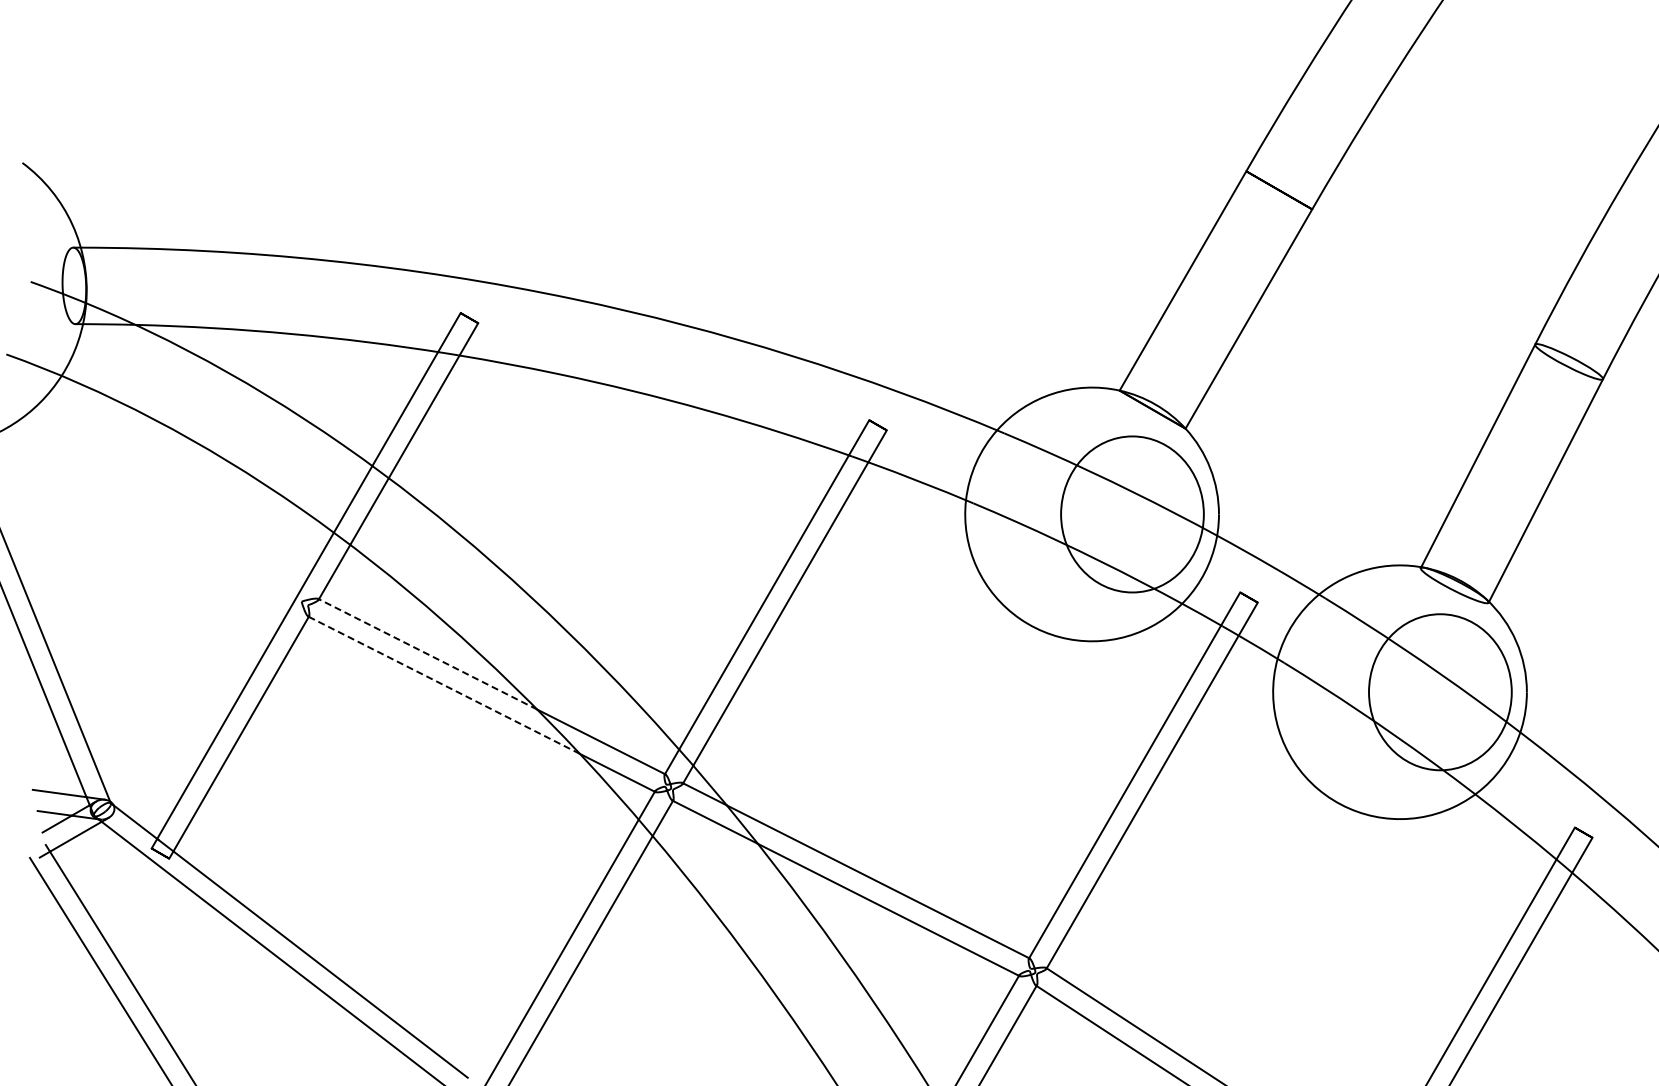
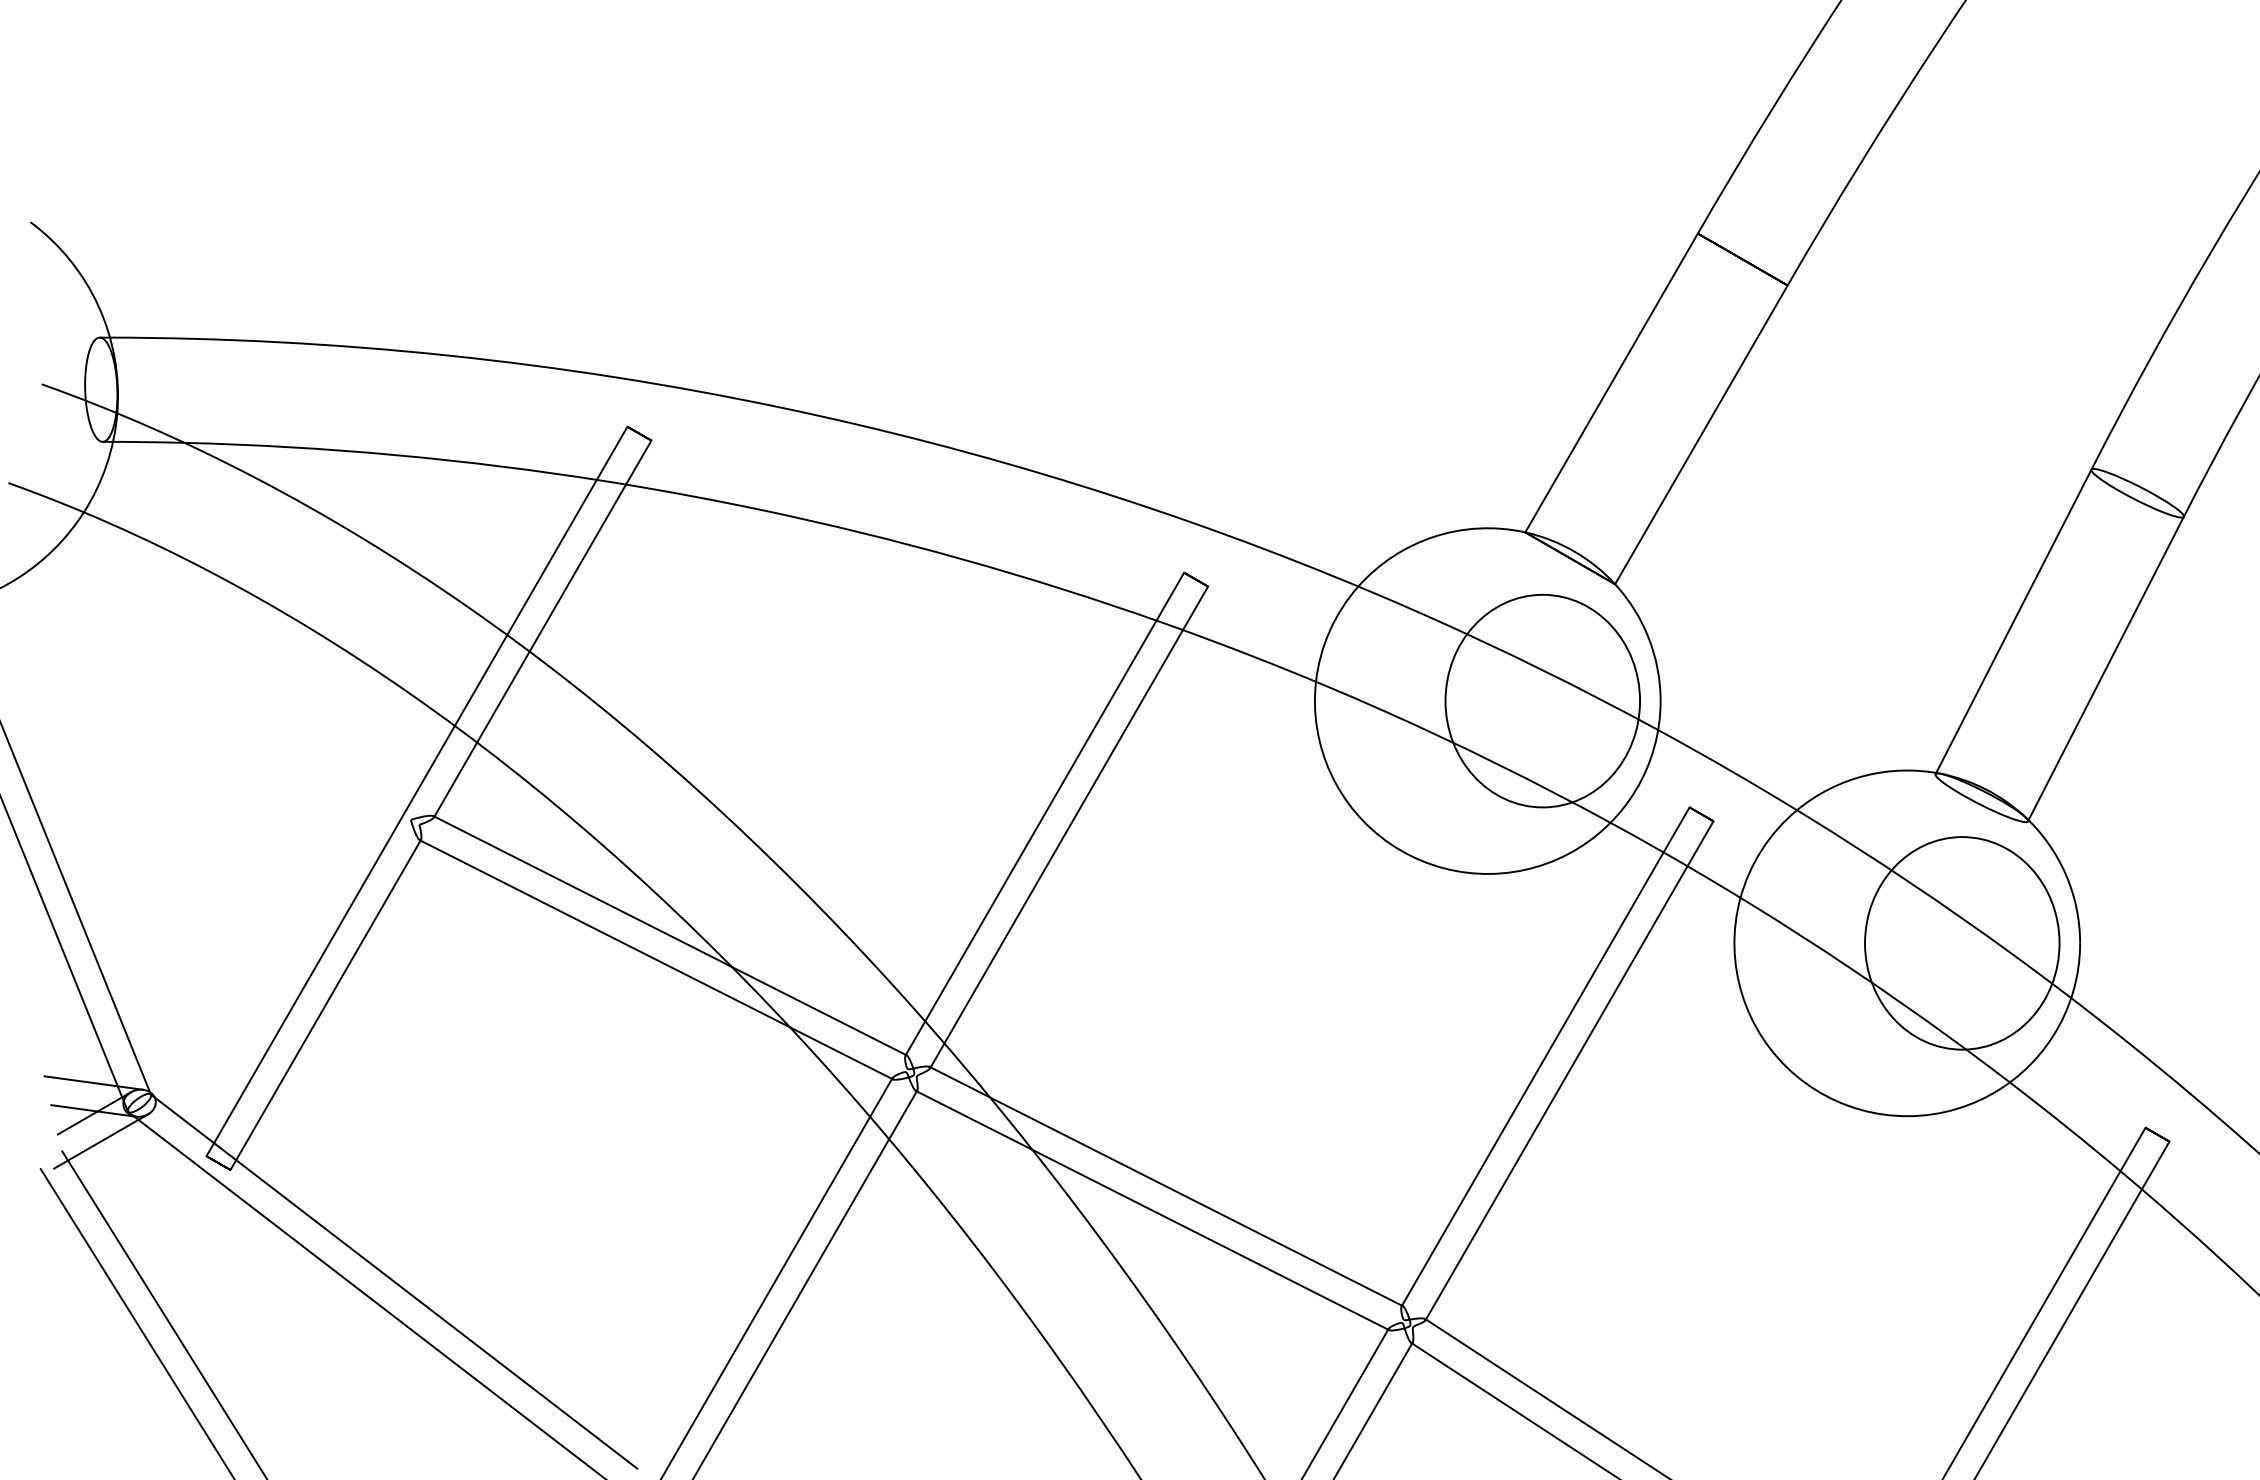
line: (427, 654) -> (582, 891), dashed -> solid
line: (444, 685) -> (605, 934), dashed -> solid

